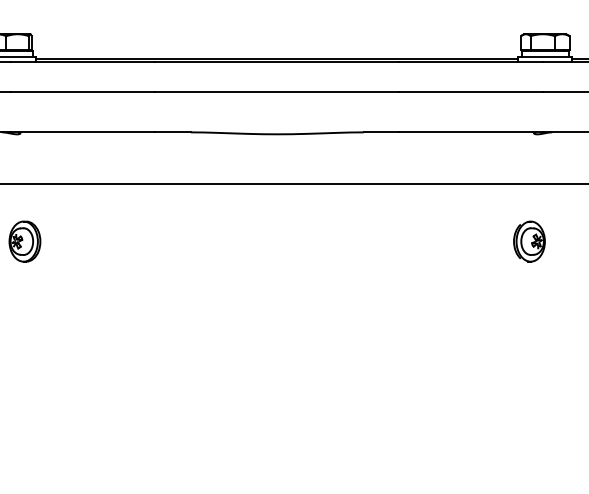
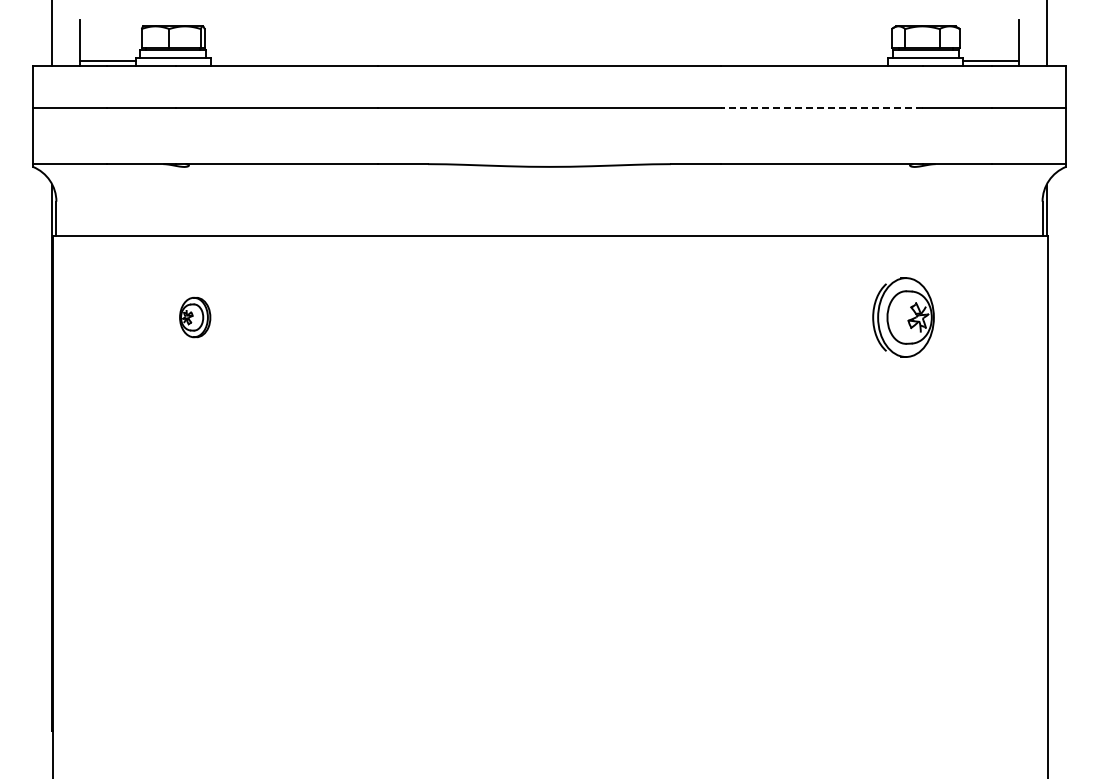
line: (277, 58) -> (549, 60), removed
line: (470, 92) -> (821, 107), solid -> dashed
part: (24, 241) -> (194, 317), size x0.7
part: (529, 241) -> (903, 317), size x1.4

